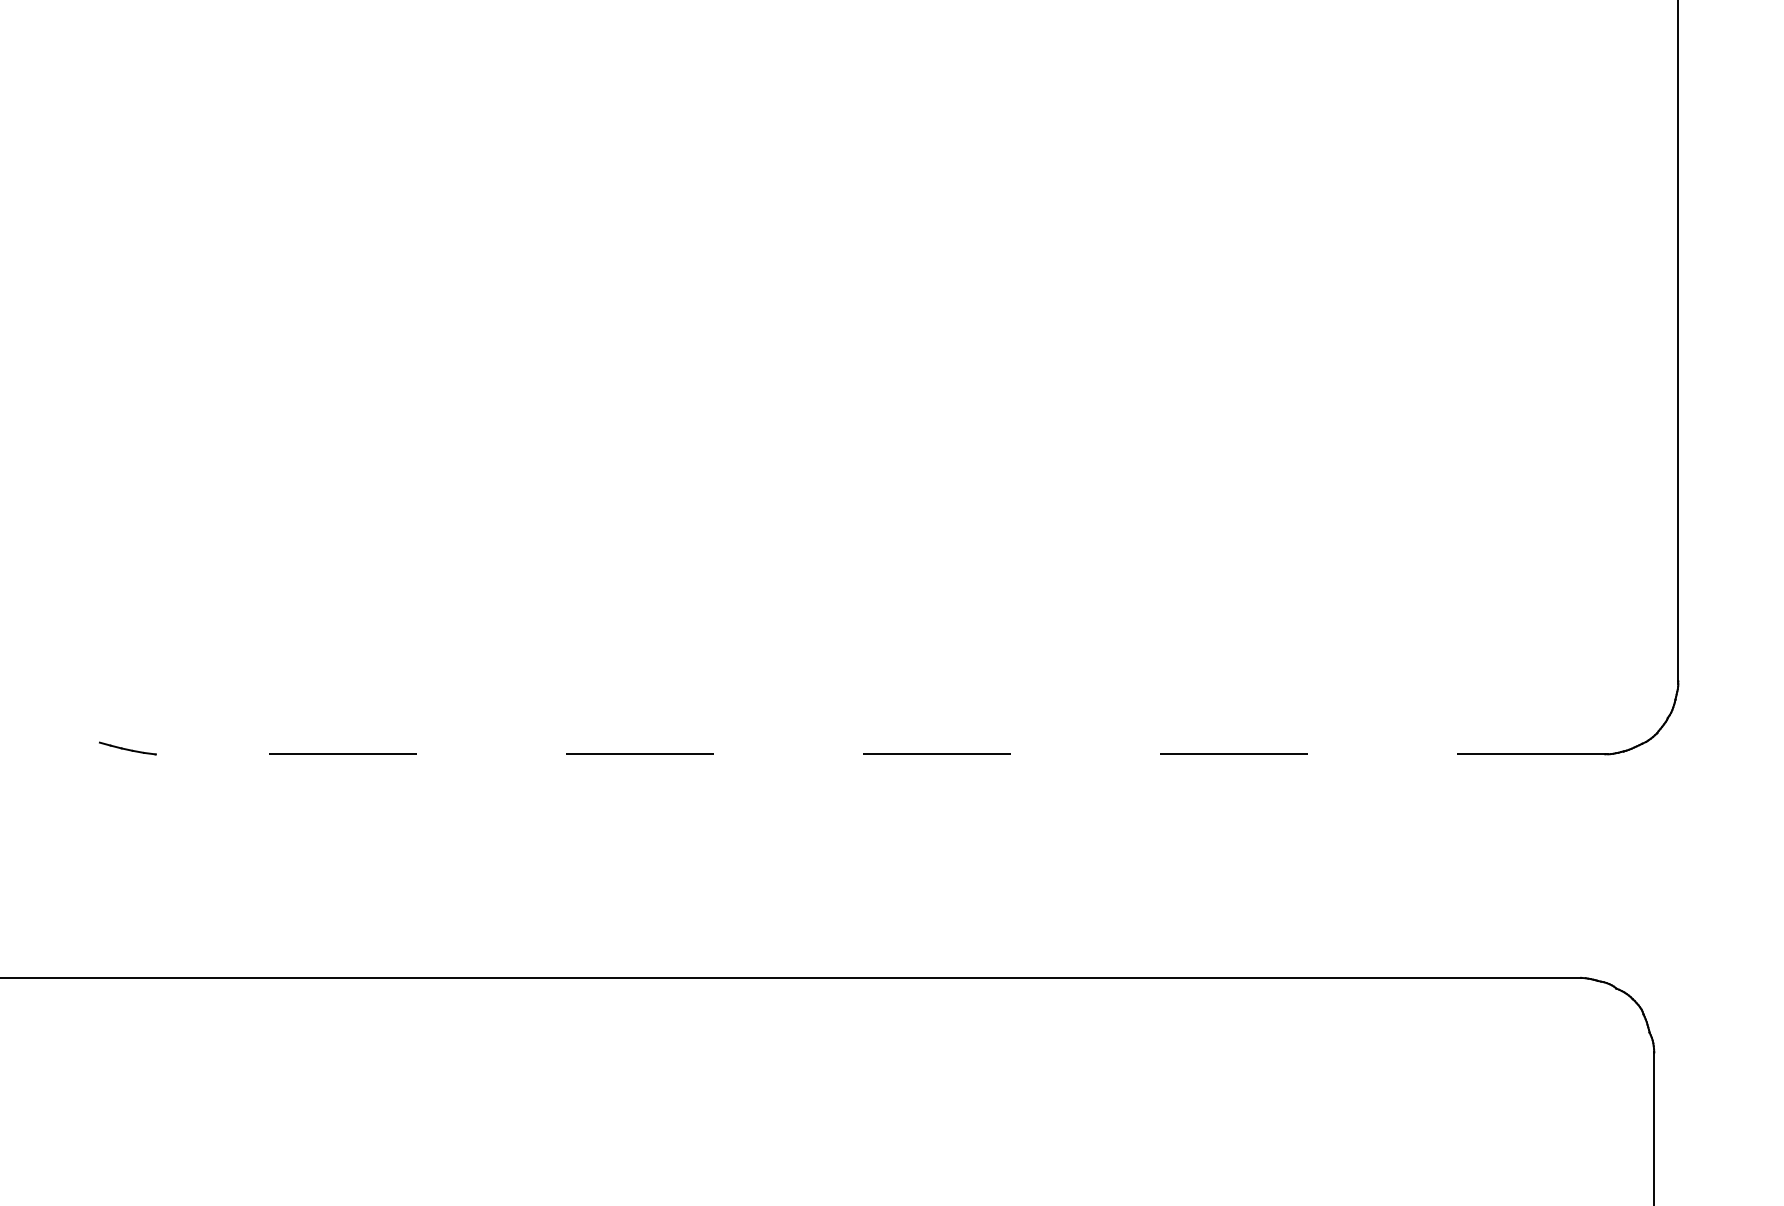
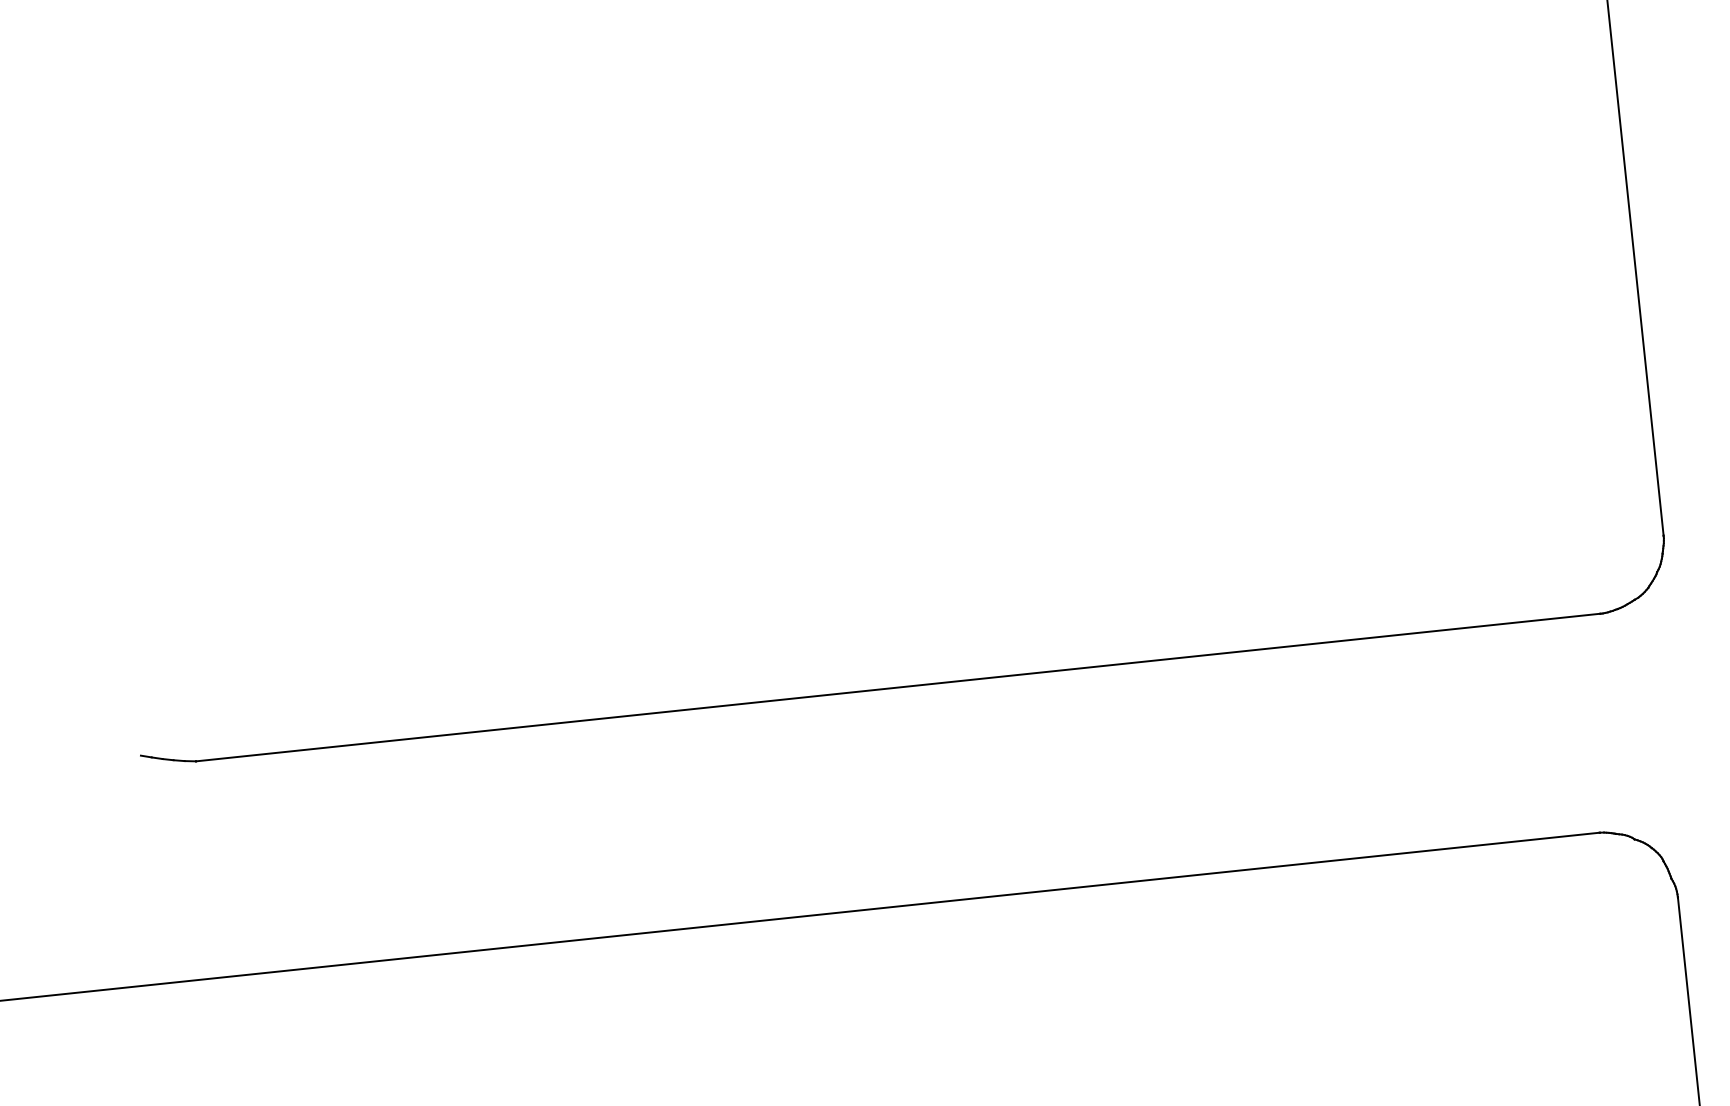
line: (880, 754) -> (898, 687), dashed -> solid

